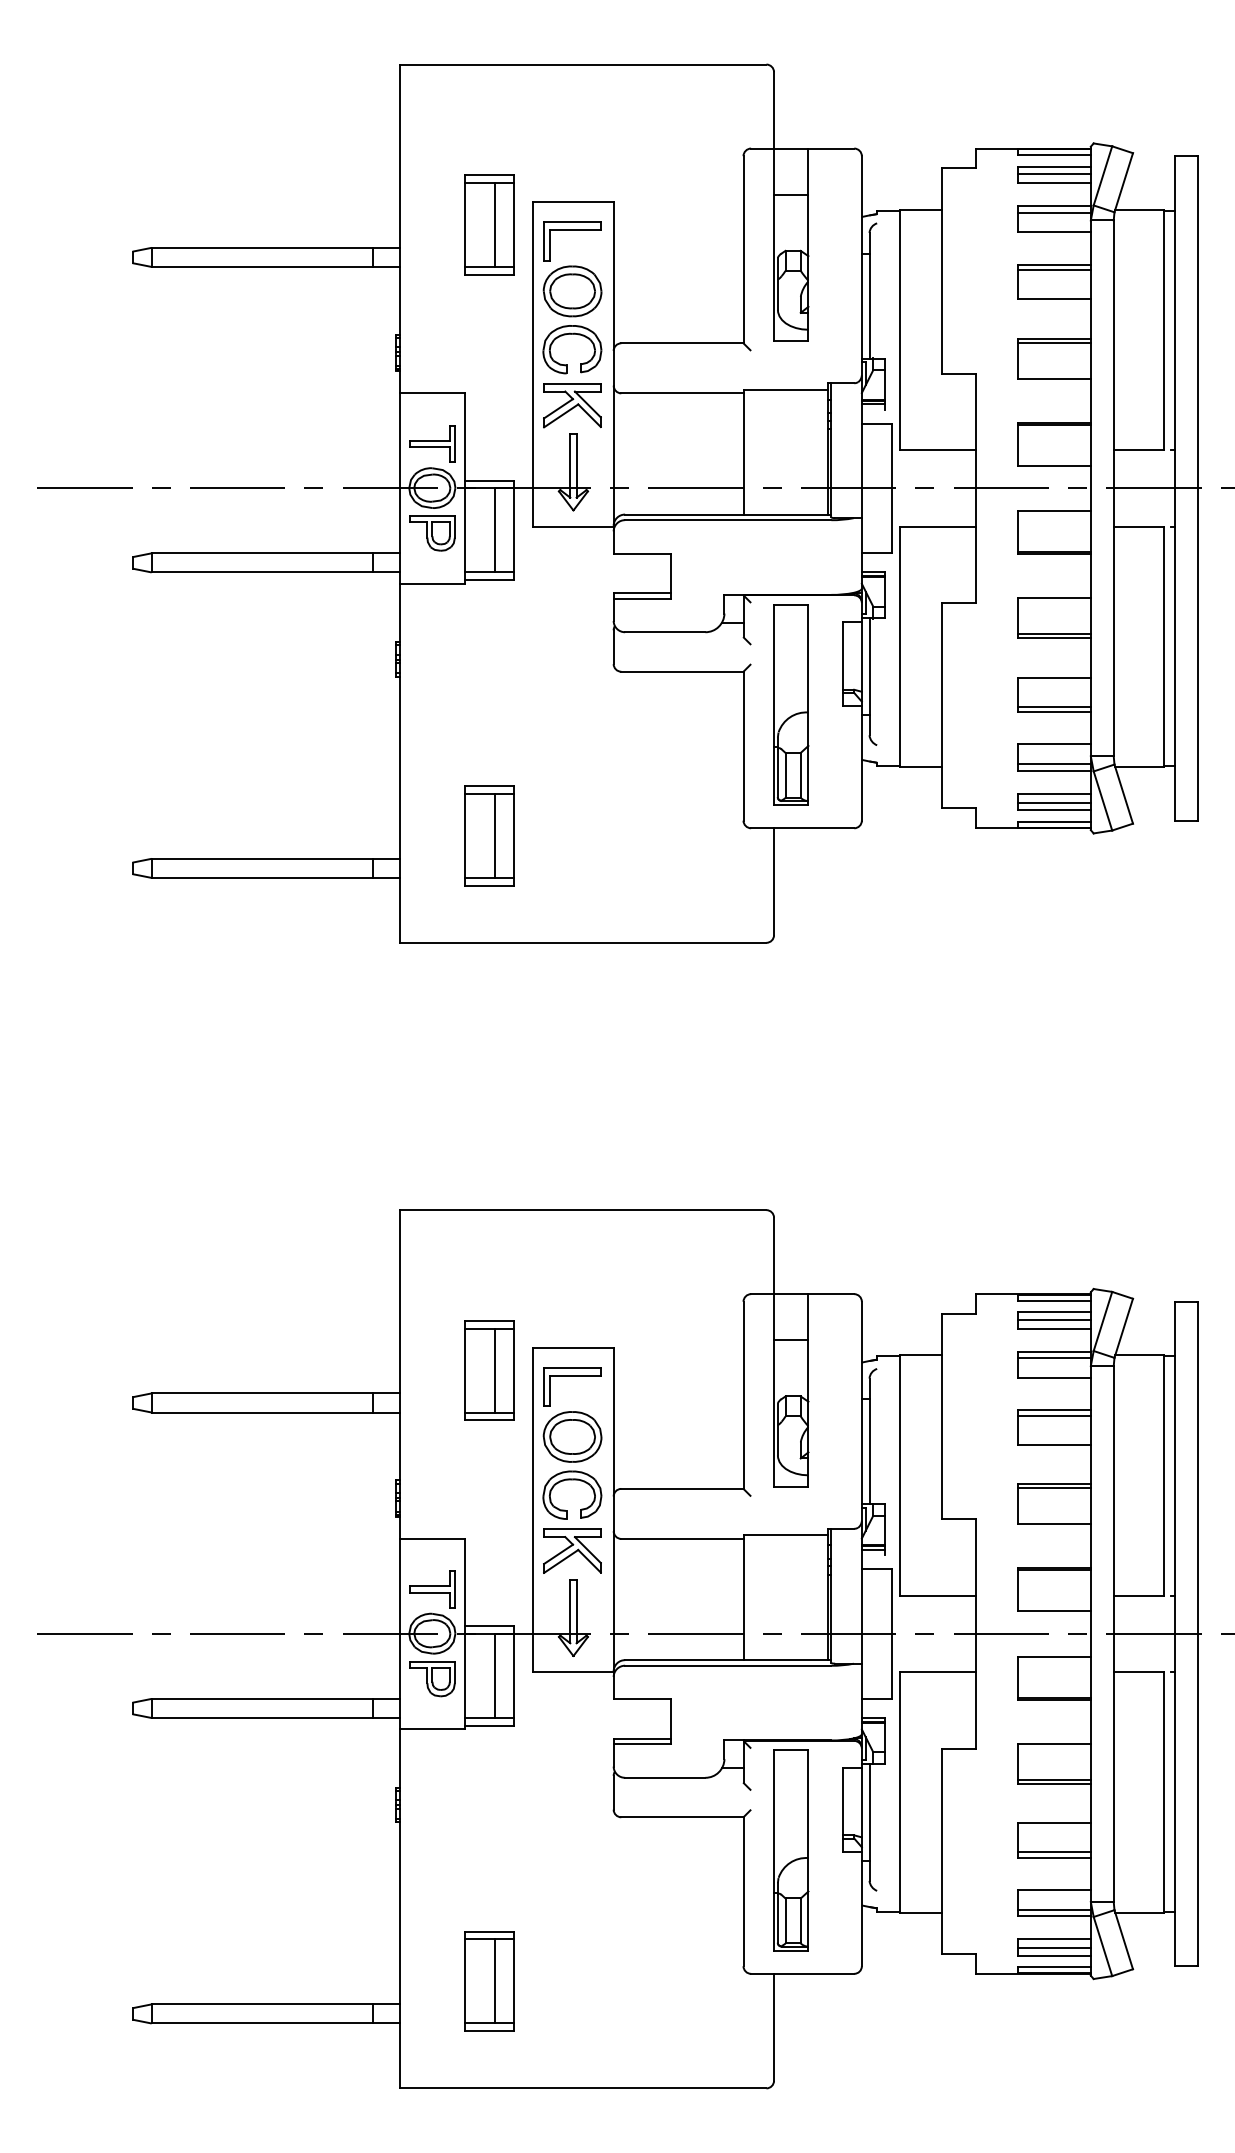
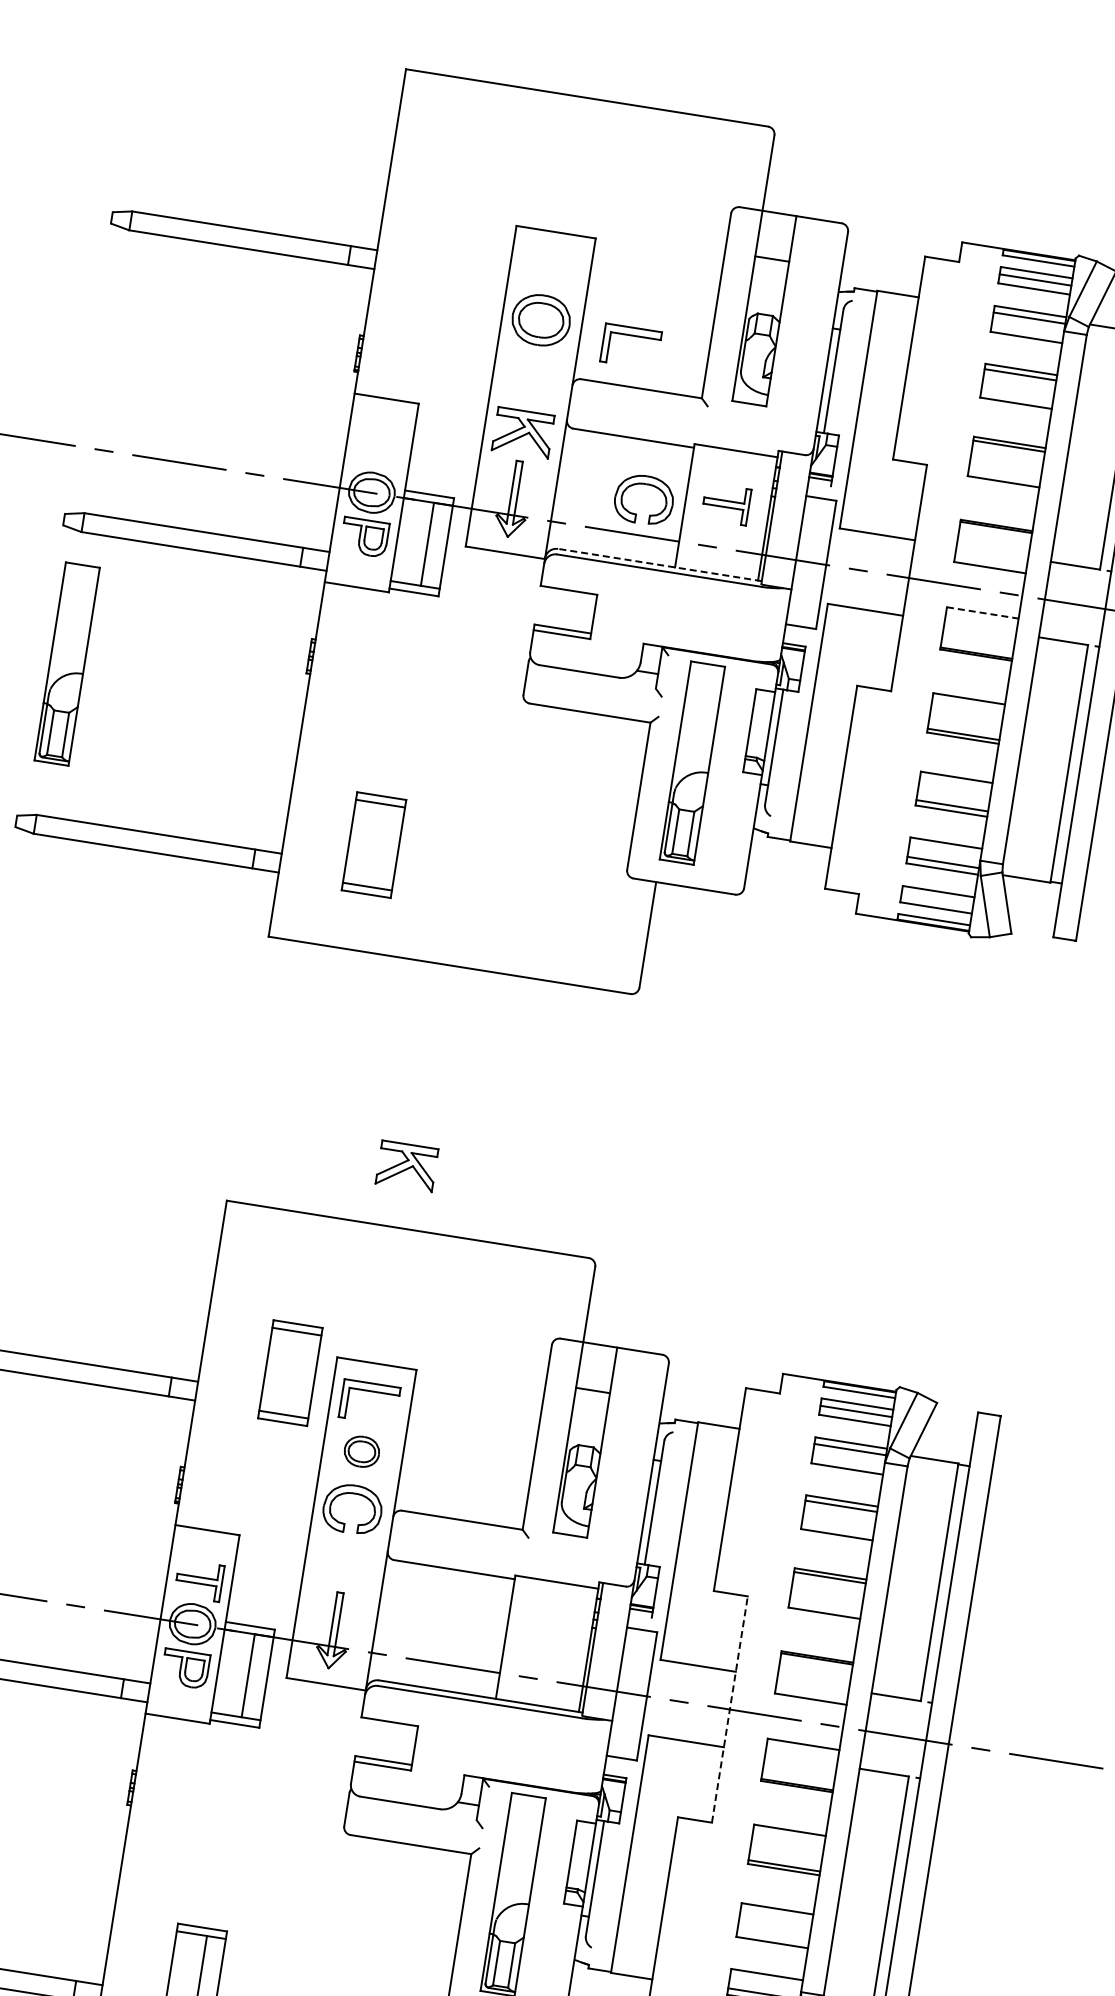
part: (489, 224) -> (469, 241), removed
part: (572, 230) -> (632, 335), moved
part: (572, 334) -> (646, 484), moved
part: (432, 443) -> (726, 503), moved
line: (1055, 511) -> (983, 613), solid -> dashed
line: (727, 514) -> (659, 564), solid -> dashed
part: (158, 704) -> (67, 663), added
line: (1054, 802) -> (937, 900), removed
line: (495, 835) -> (379, 845), removed
line: (495, 1370) -> (296, 1374), removed
part: (572, 1436) -> (361, 1451), size x0.6
part: (572, 1550) -> (407, 1165), moved
line: (976, 1634) -> (730, 1710), solid -> dashed
line: (1054, 1852) -> (772, 1937), removed

